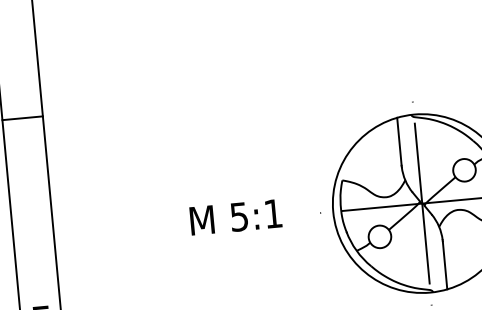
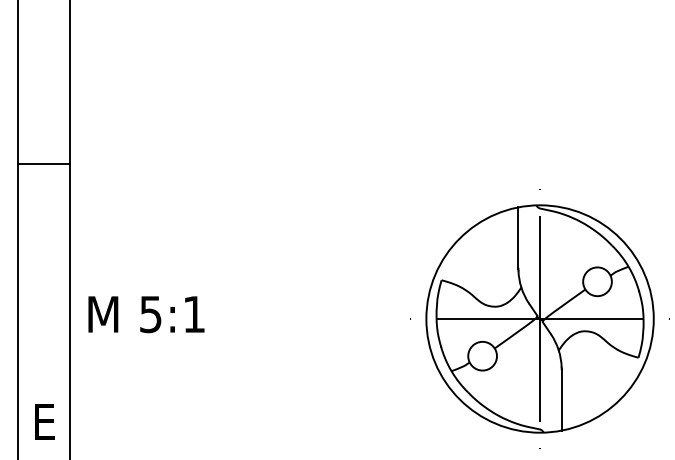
text: (235, 217) -> (146, 314), moved

